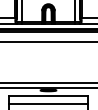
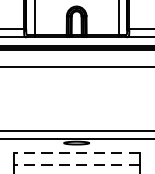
line: (48, 96) -> (76, 152), solid -> dashed
line: (48, 104) -> (76, 165), solid -> dashed

